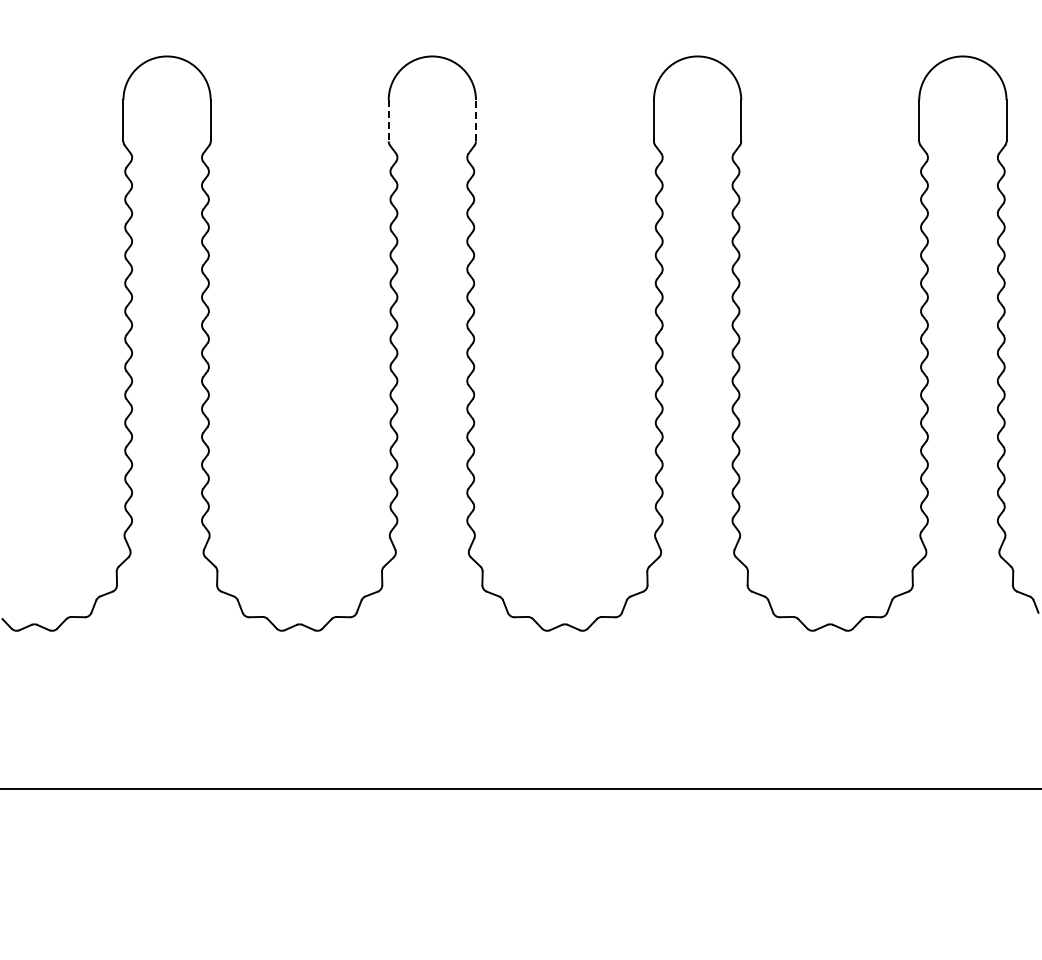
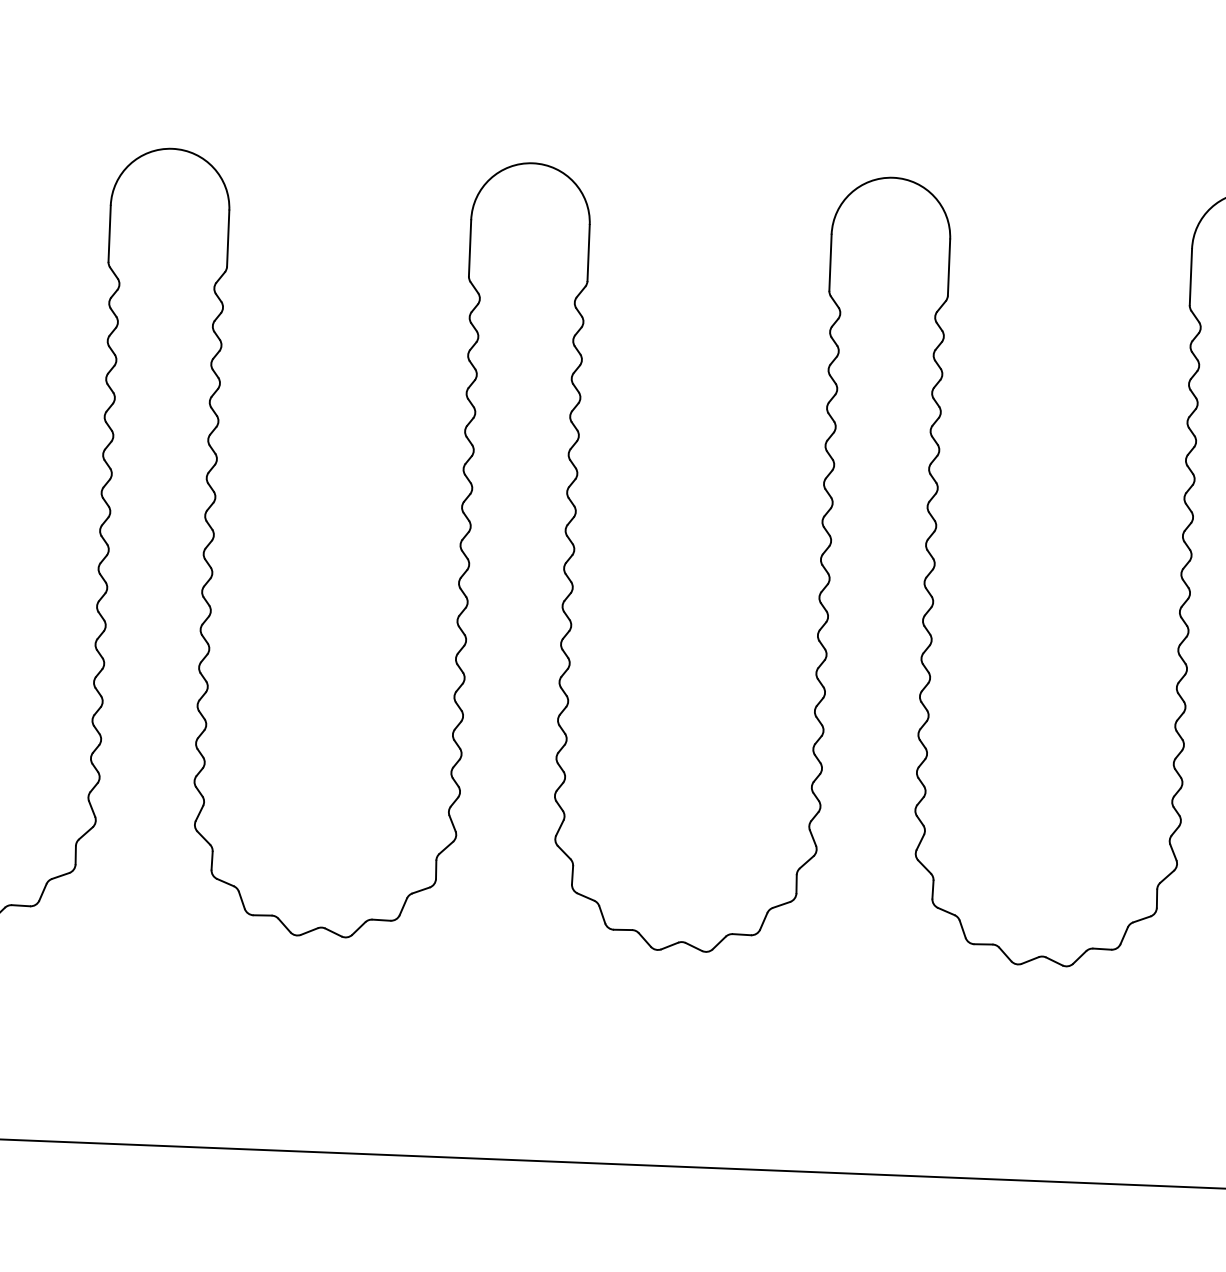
line: (388, 120) -> (469, 247), dashed -> solid
line: (475, 120) -> (587, 252), dashed -> solid

